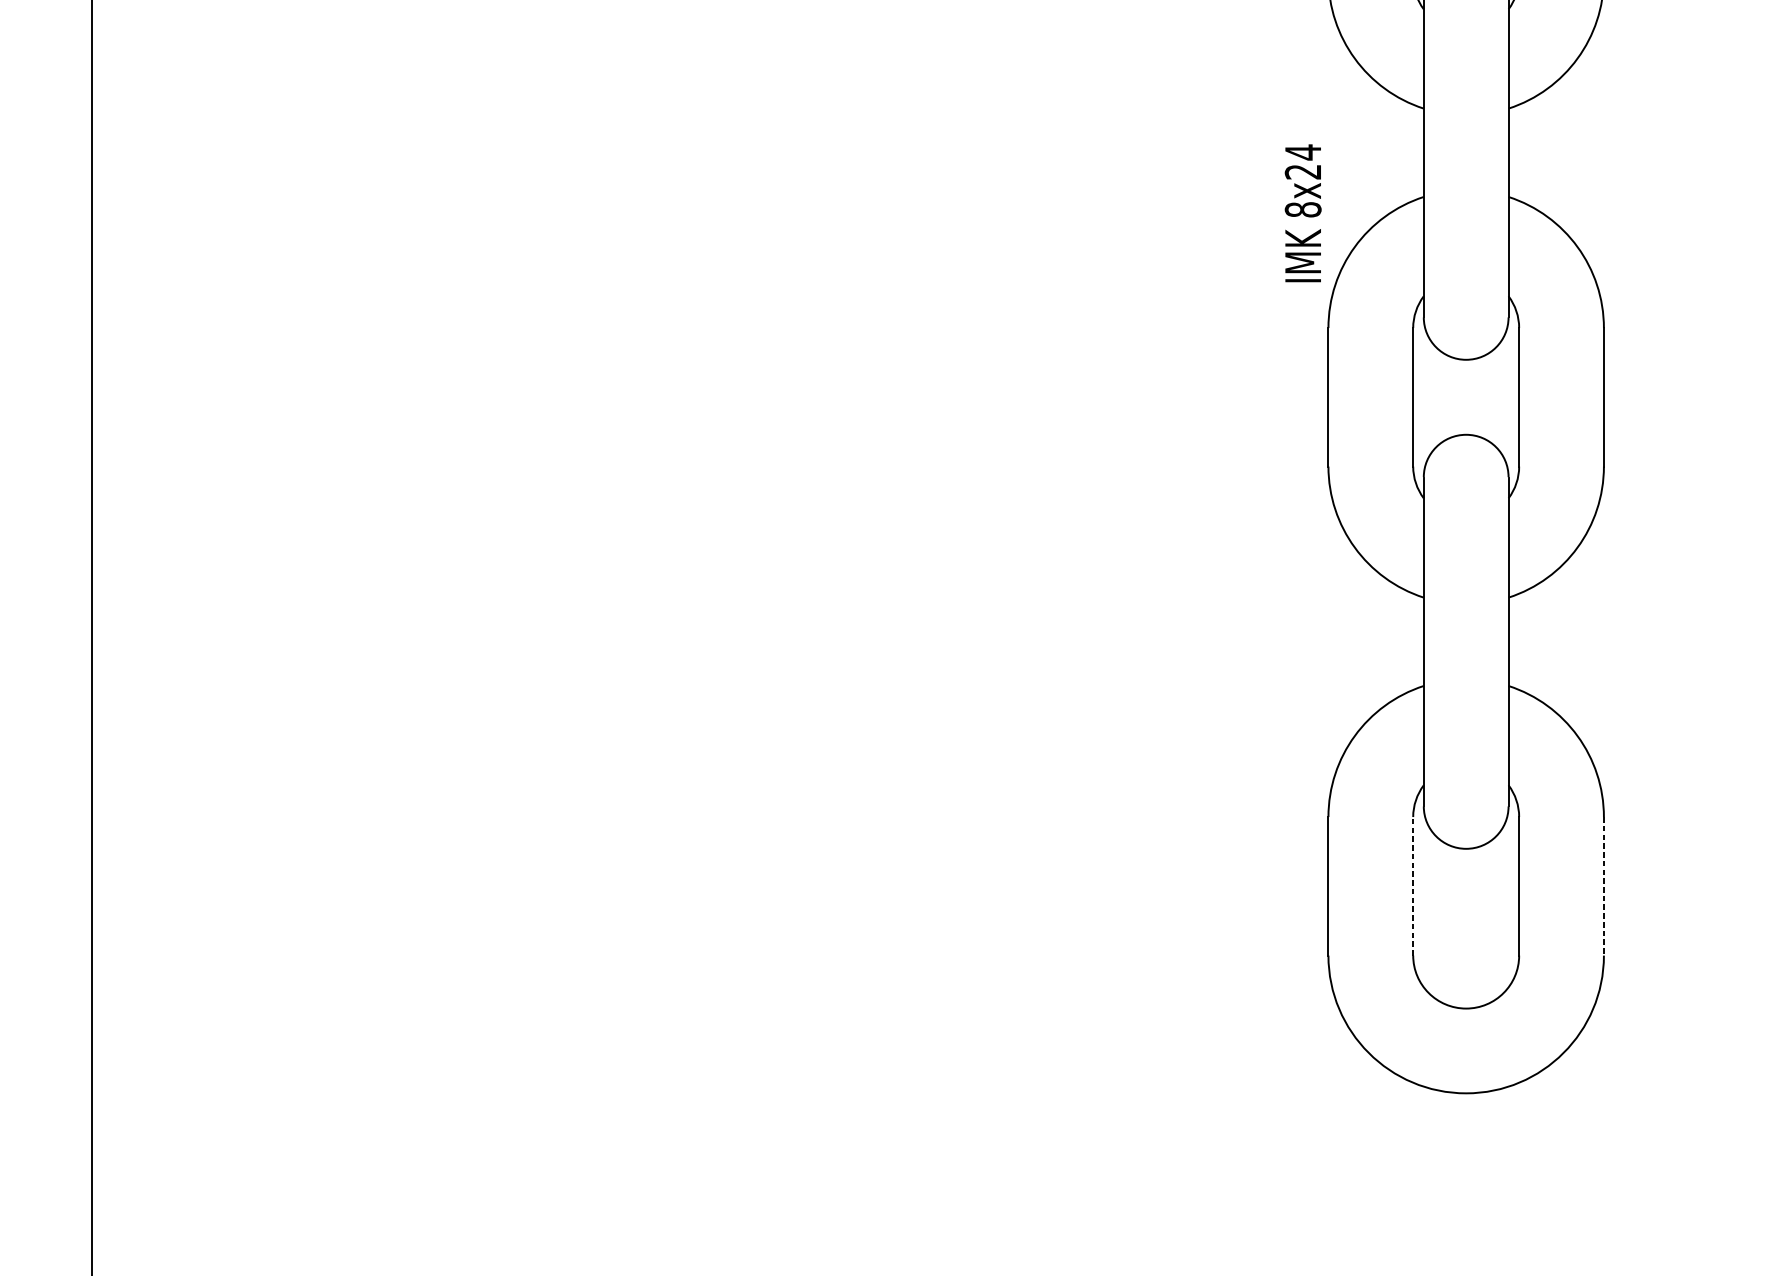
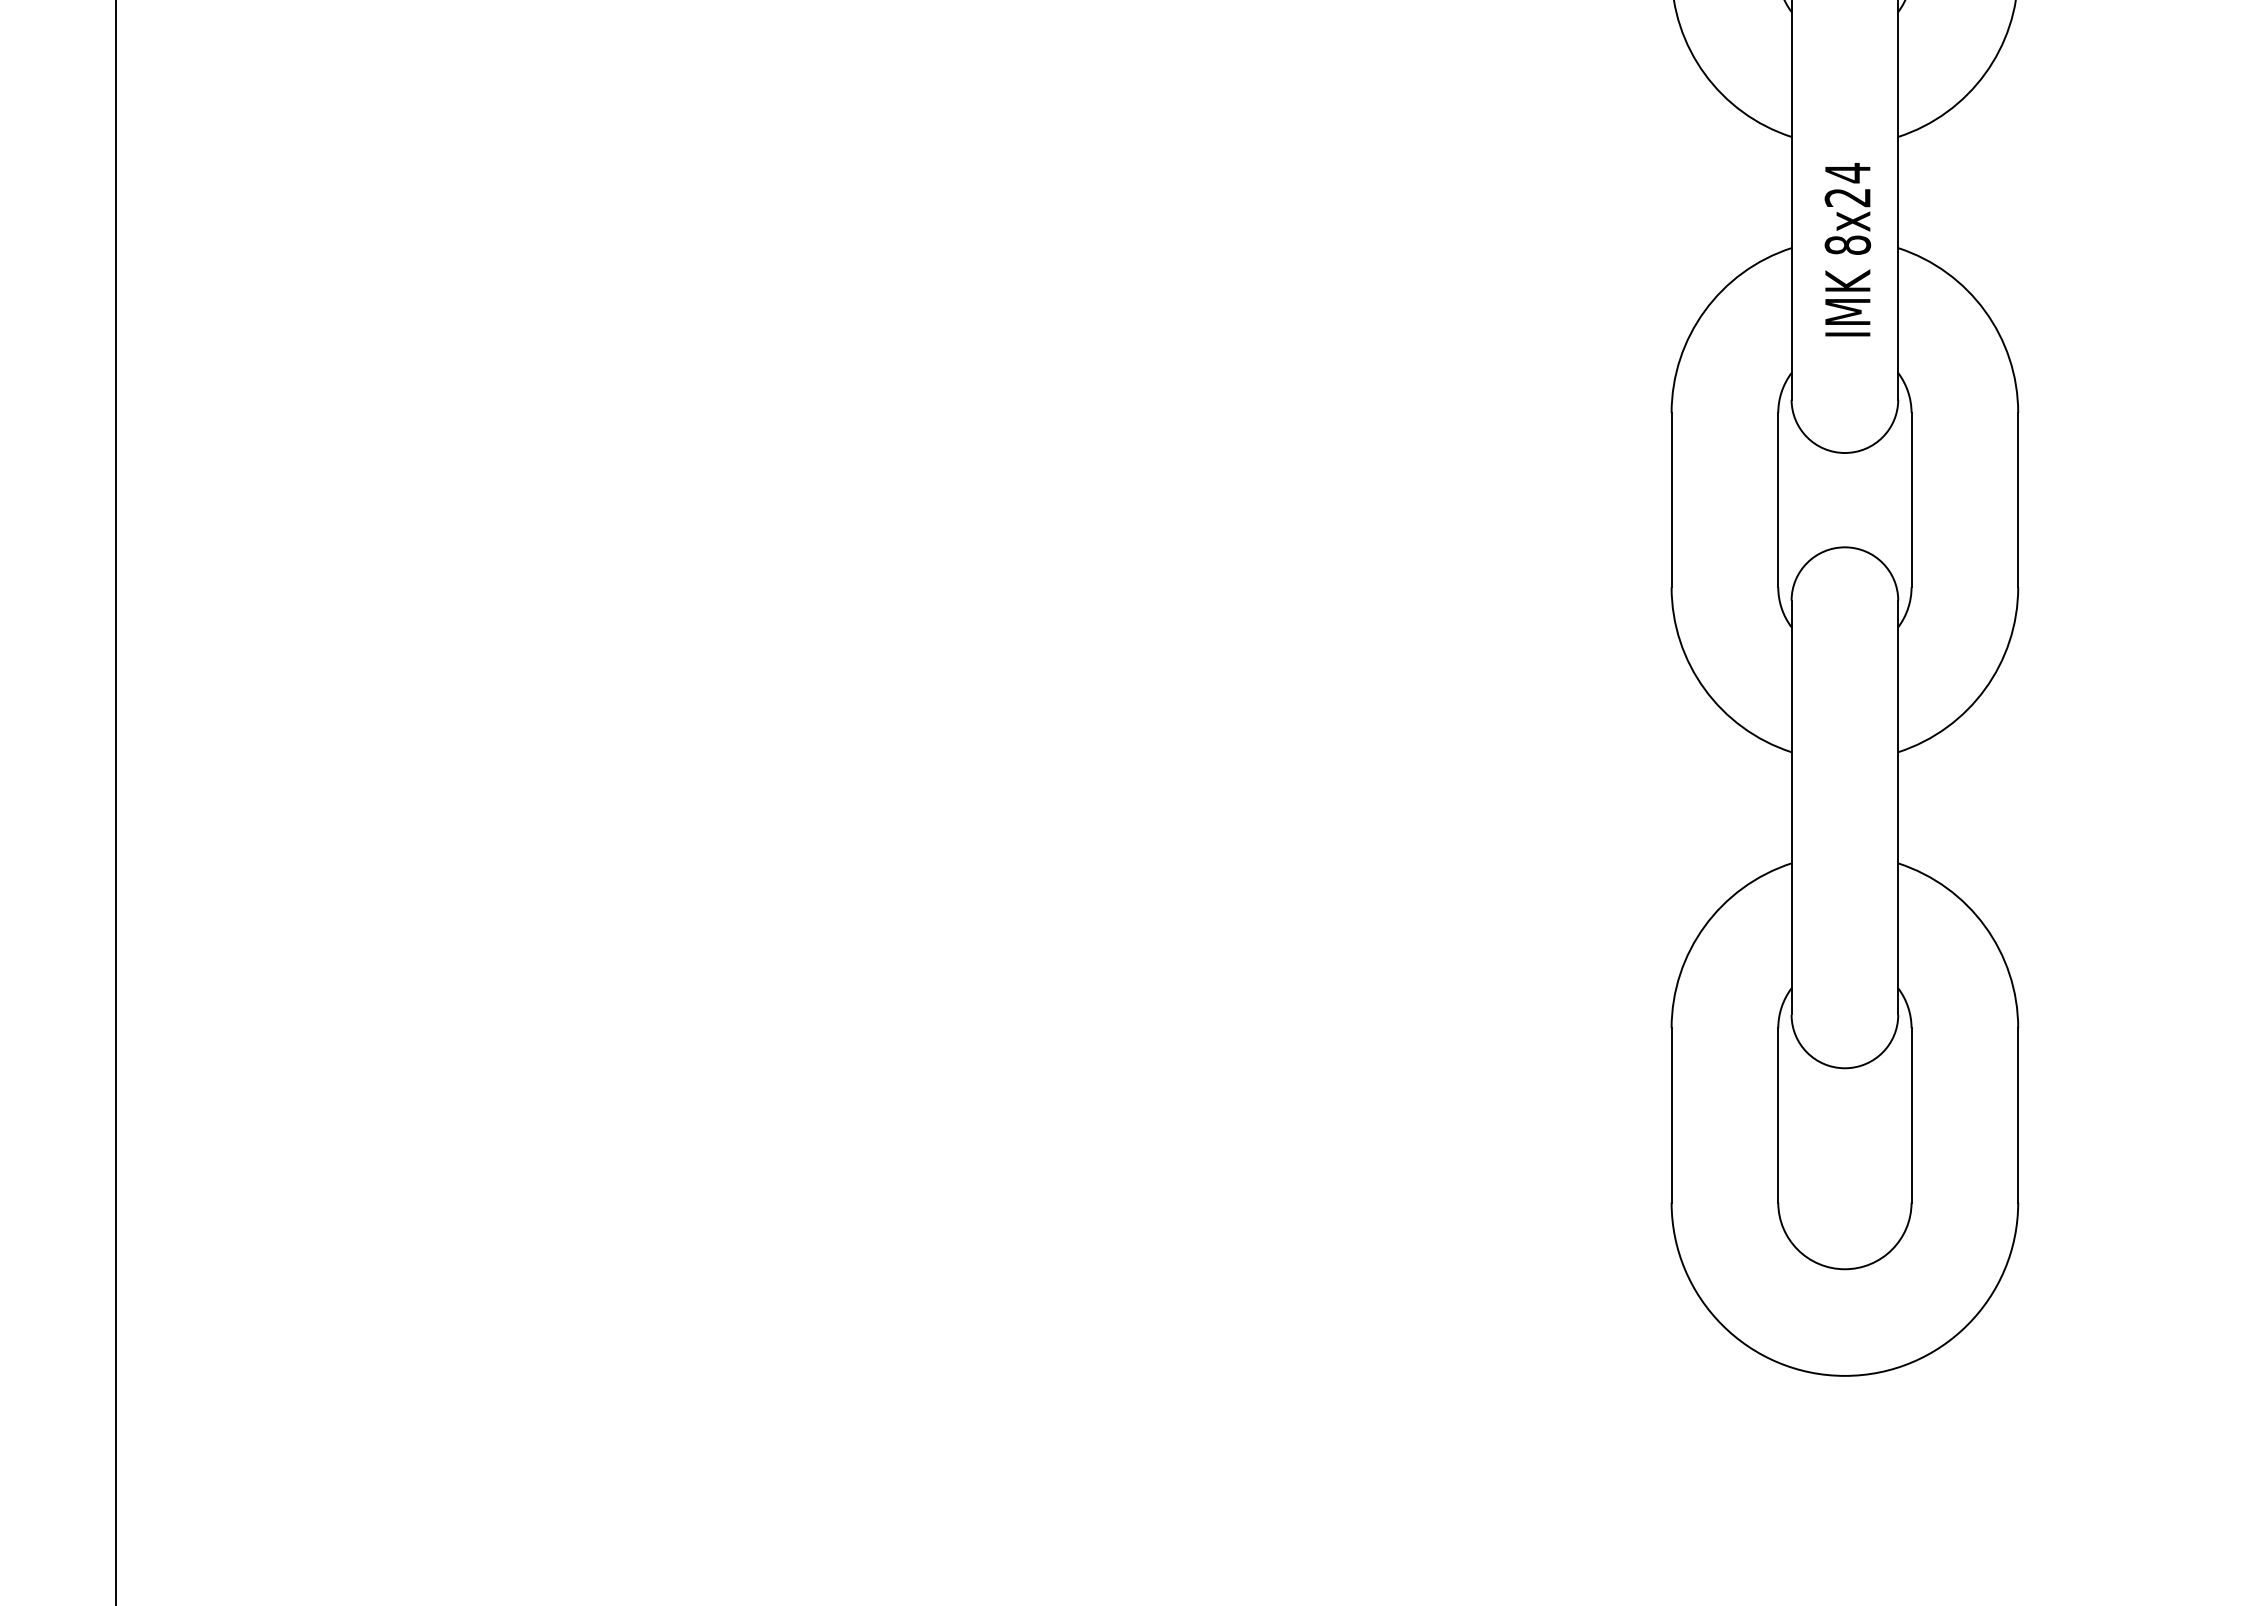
text: (1302, 213) -> (1847, 249), moved
line: (1413, 885) -> (1778, 1114), dashed -> solid
line: (1604, 886) -> (2018, 1115), dashed -> solid

